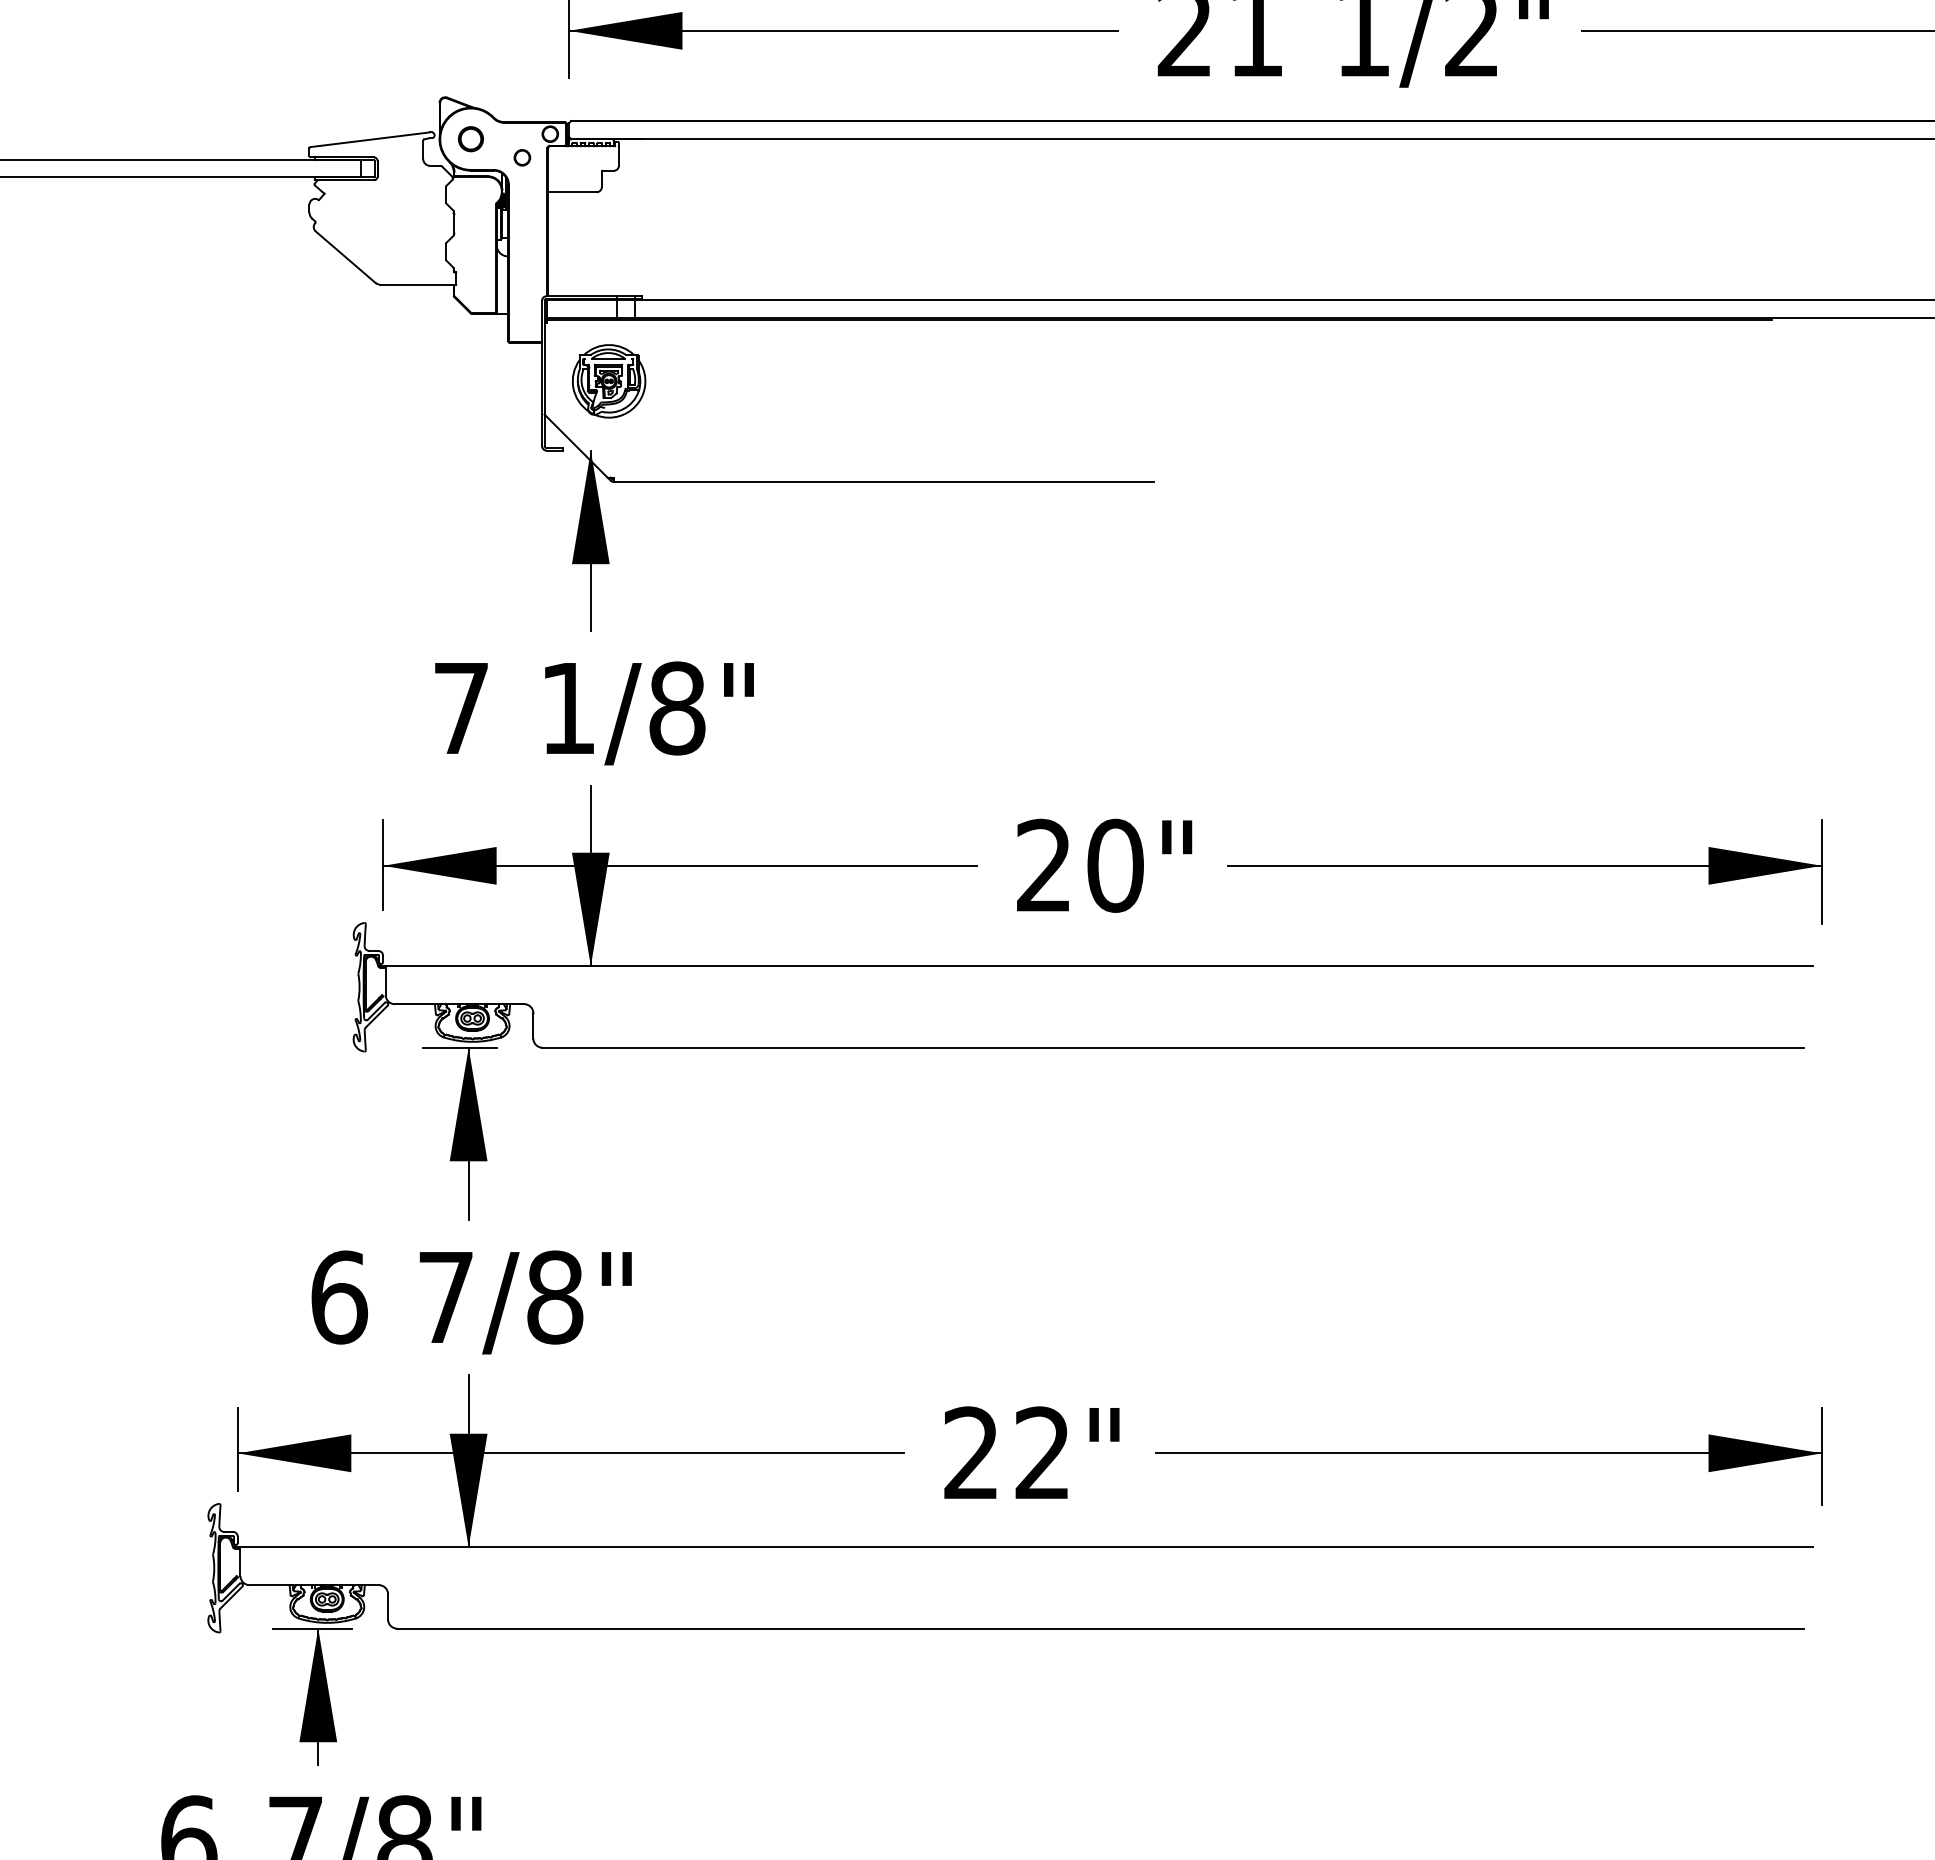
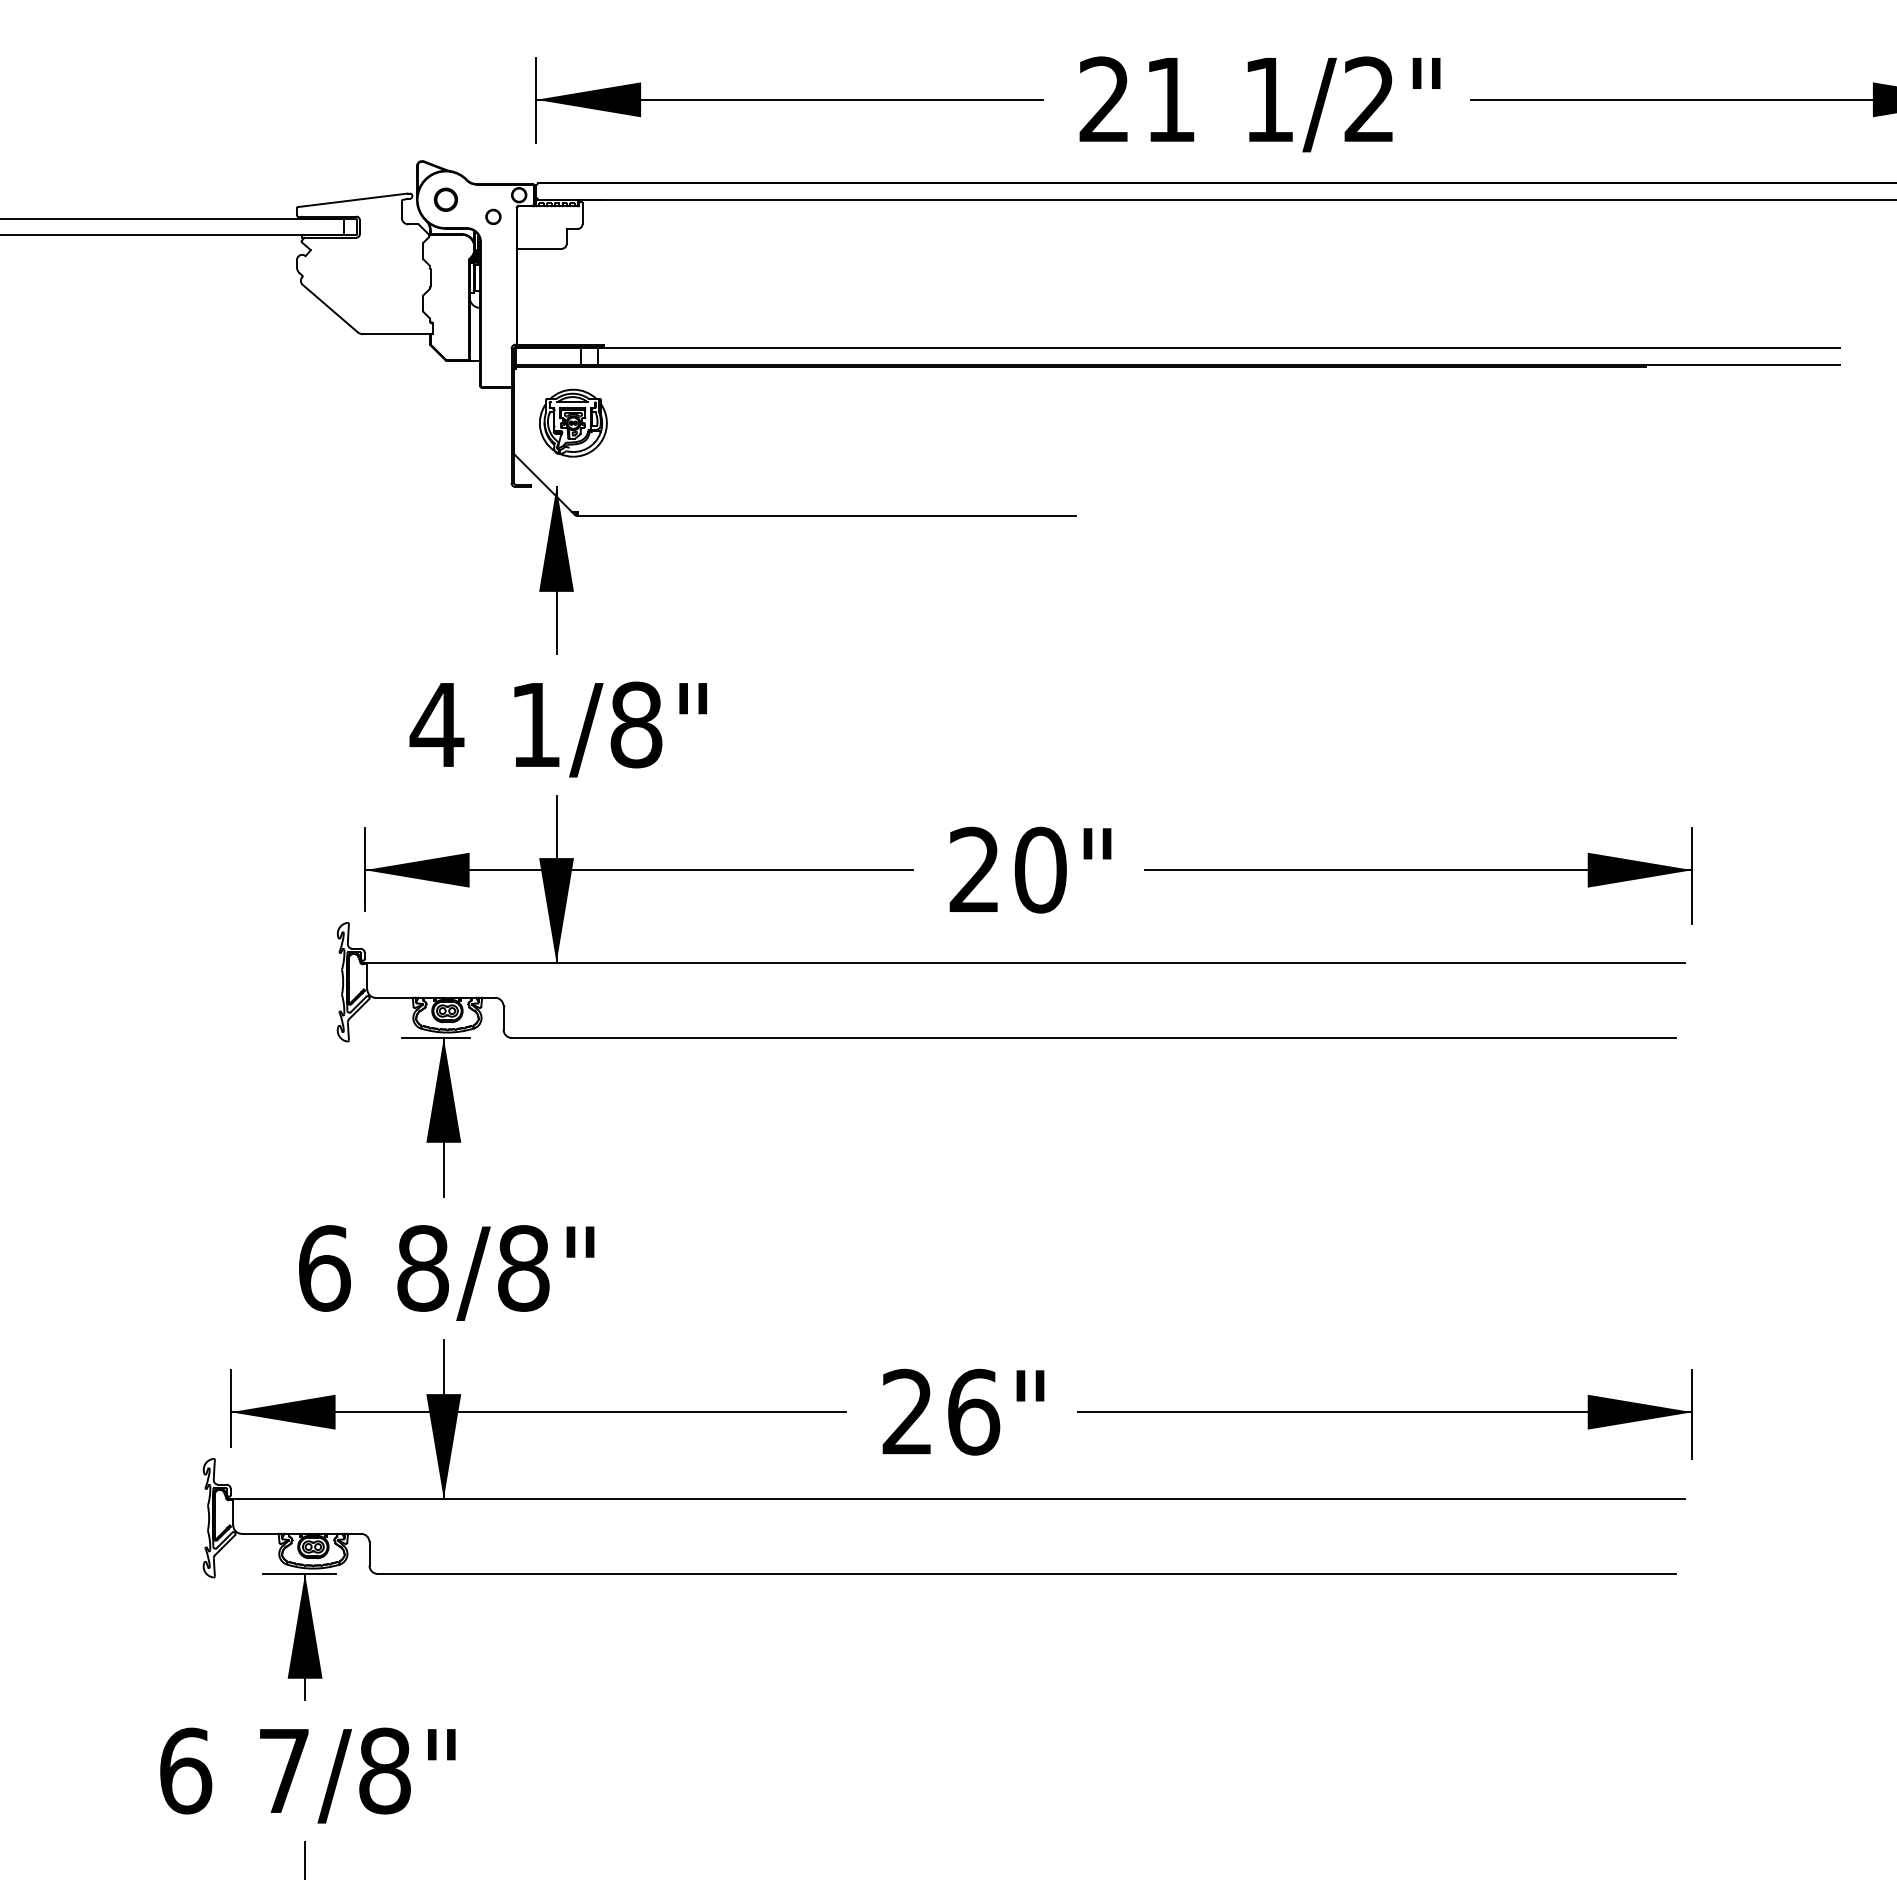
text: (460, 707) -> (436, 724), 7 -> 4
text: (446, 1297) -> (423, 1268), 7/8" -> 8/8"
text: (1043, 1452) -> (974, 1411), 22" -> 26"

